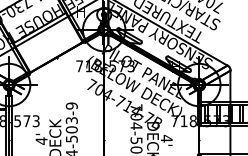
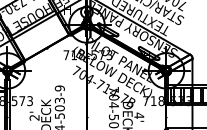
text: (41, 140) -> (34, 117), 4' -> 2'

